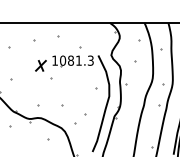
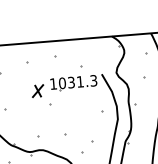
text: (70, 60) -> (70, 82), 1081.3 -> 1031.3

